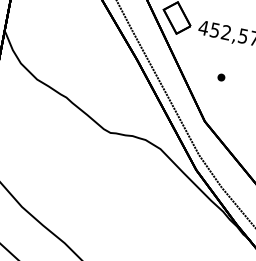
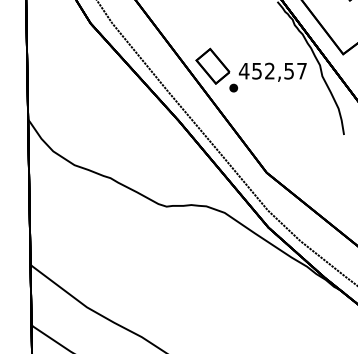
part: (221, 76) -> (233, 87), moved

